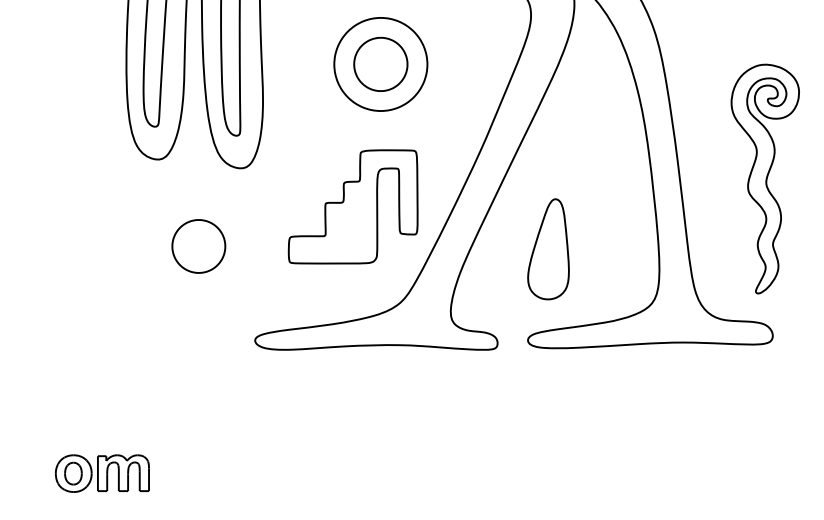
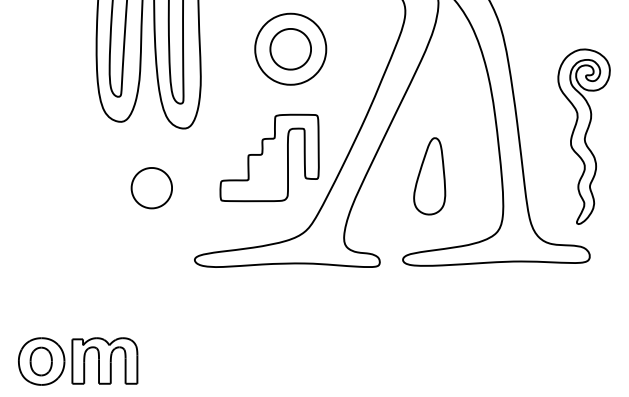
part: (548, 249) -> (429, 176), moved
part: (102, 473) -> (78, 361), size x1.67

